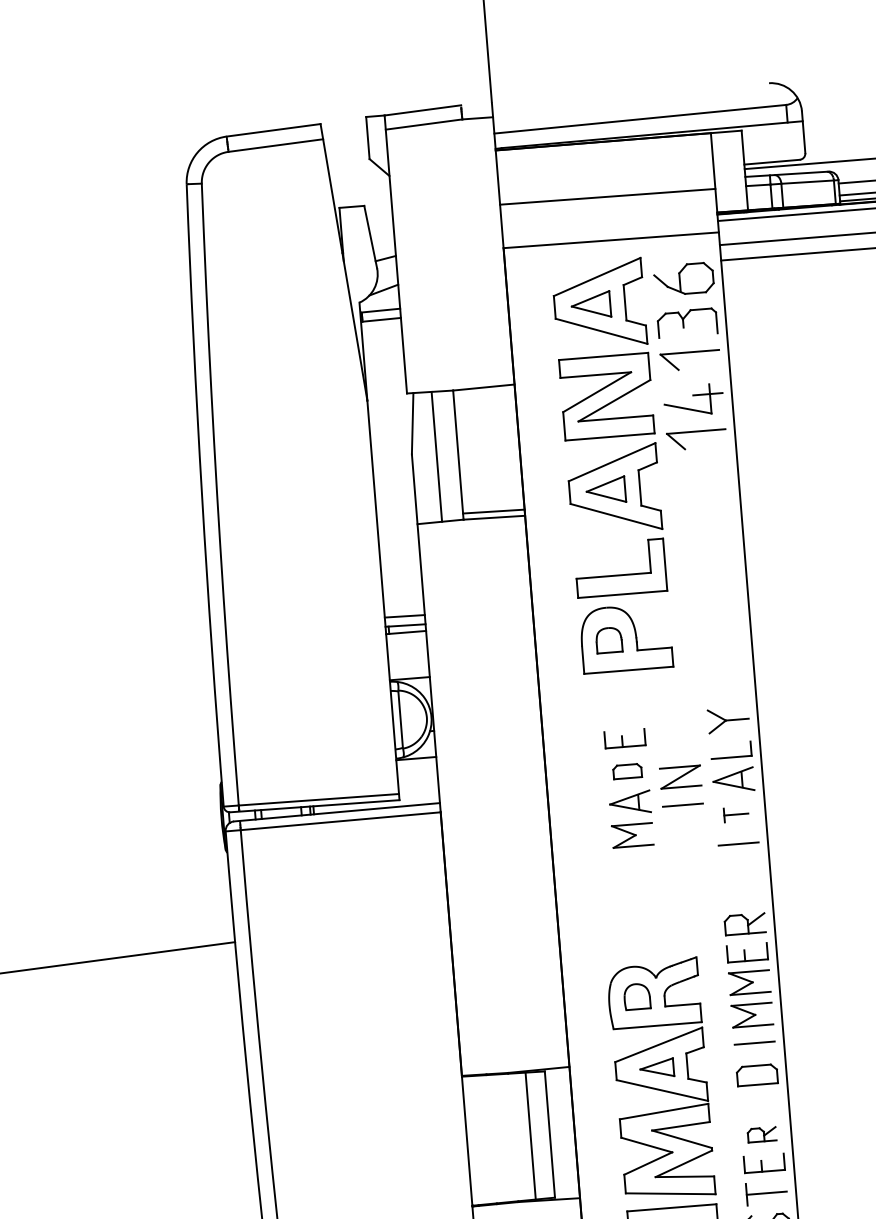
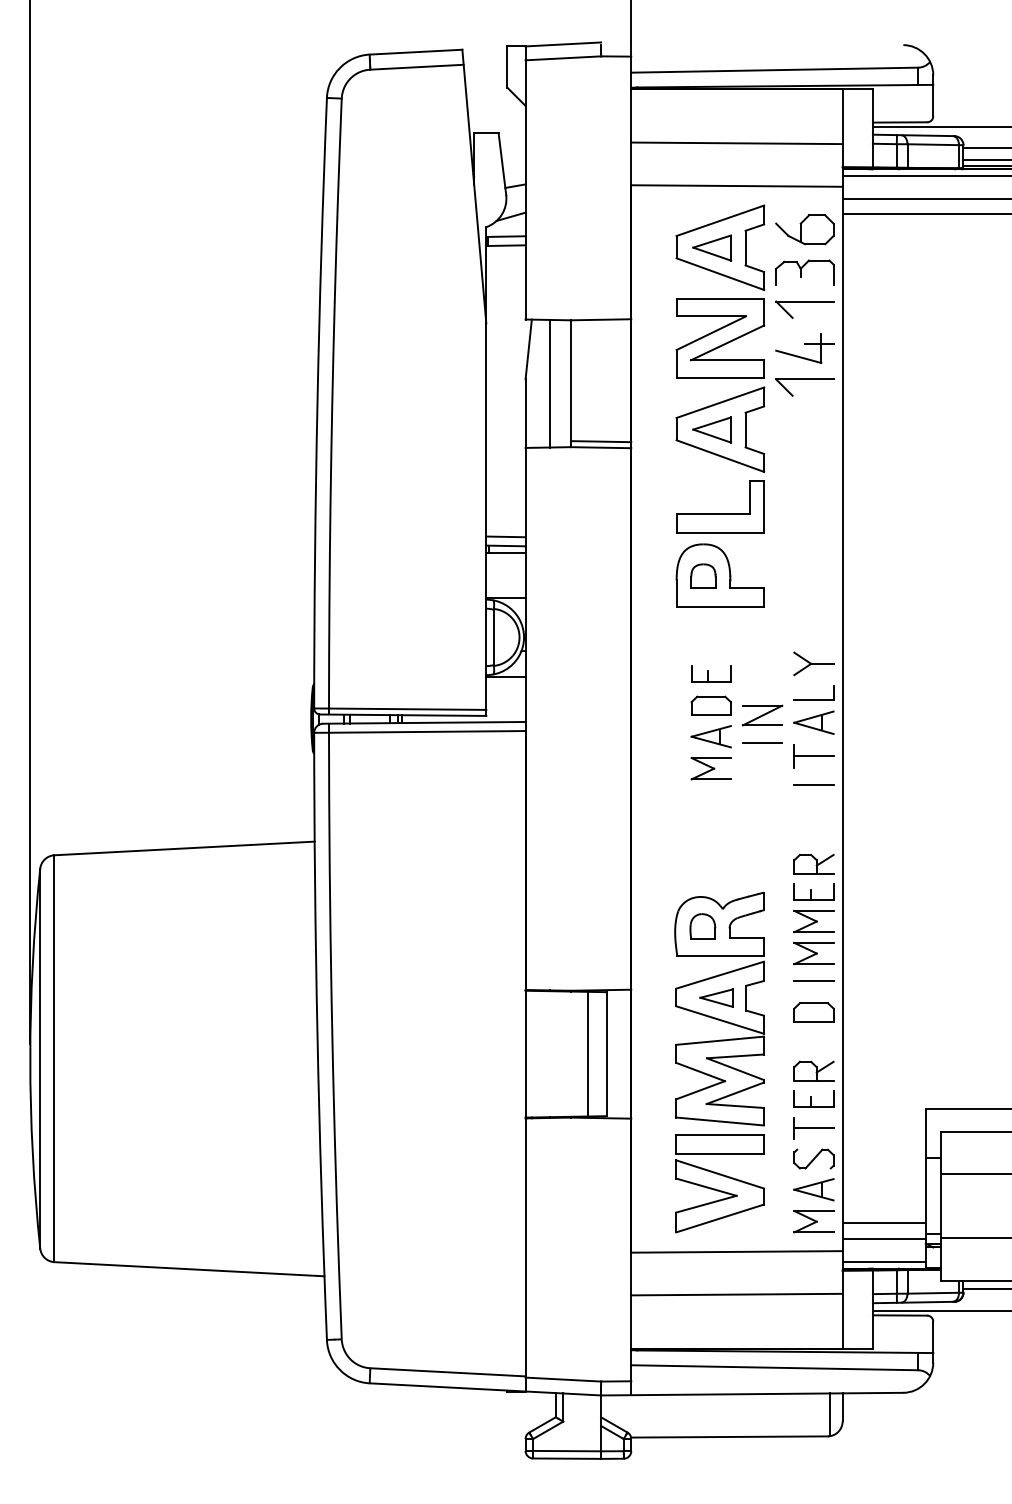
part: (626, 771) -> (710, 705), size x1.43
part: (735, 814) -> (813, 756), size x1.67
part: (761, 1134) -> (813, 1070), size x1.43

